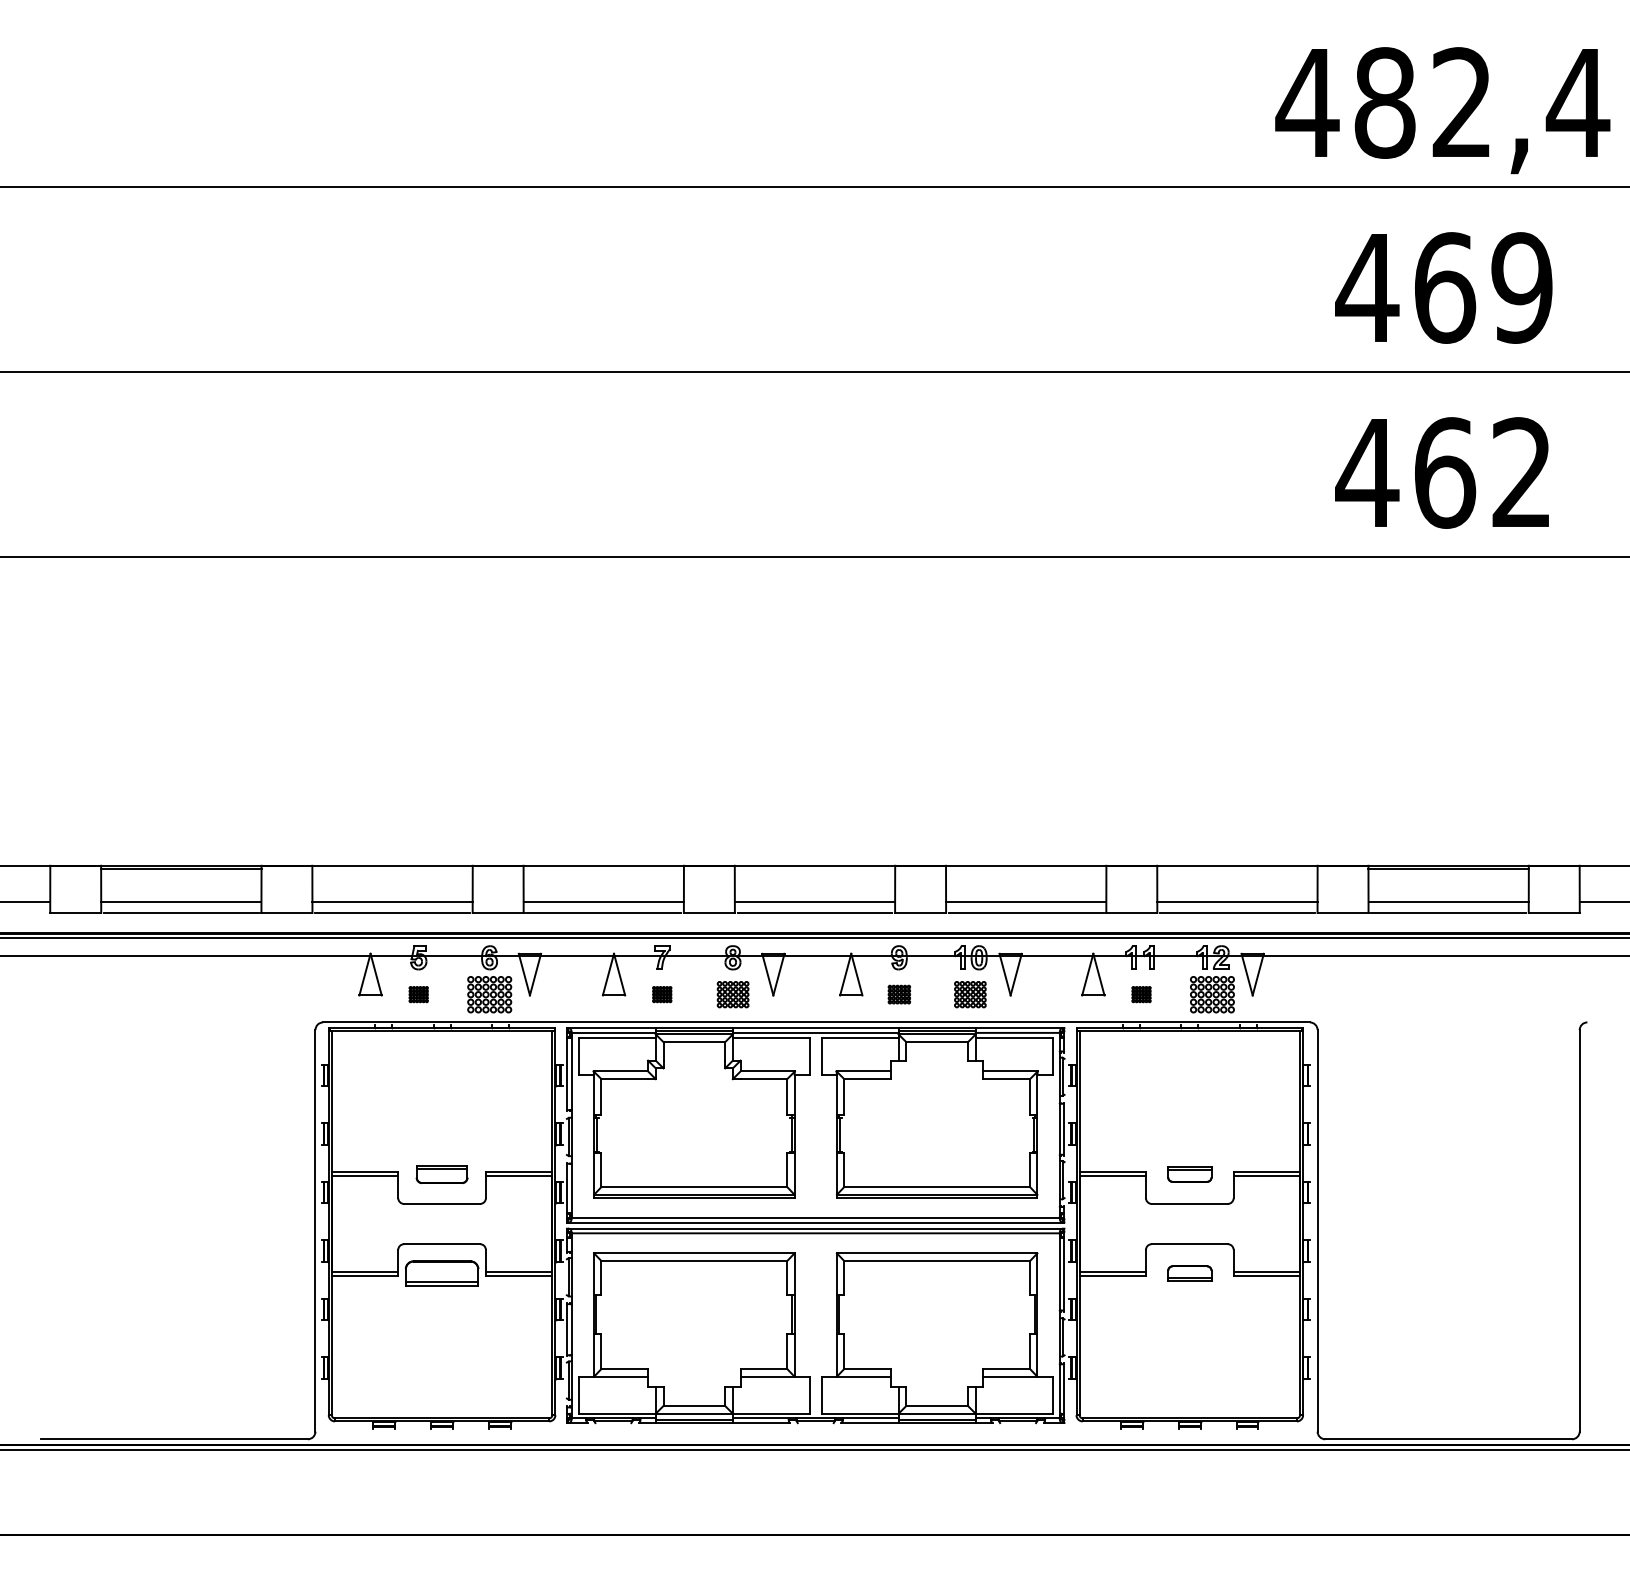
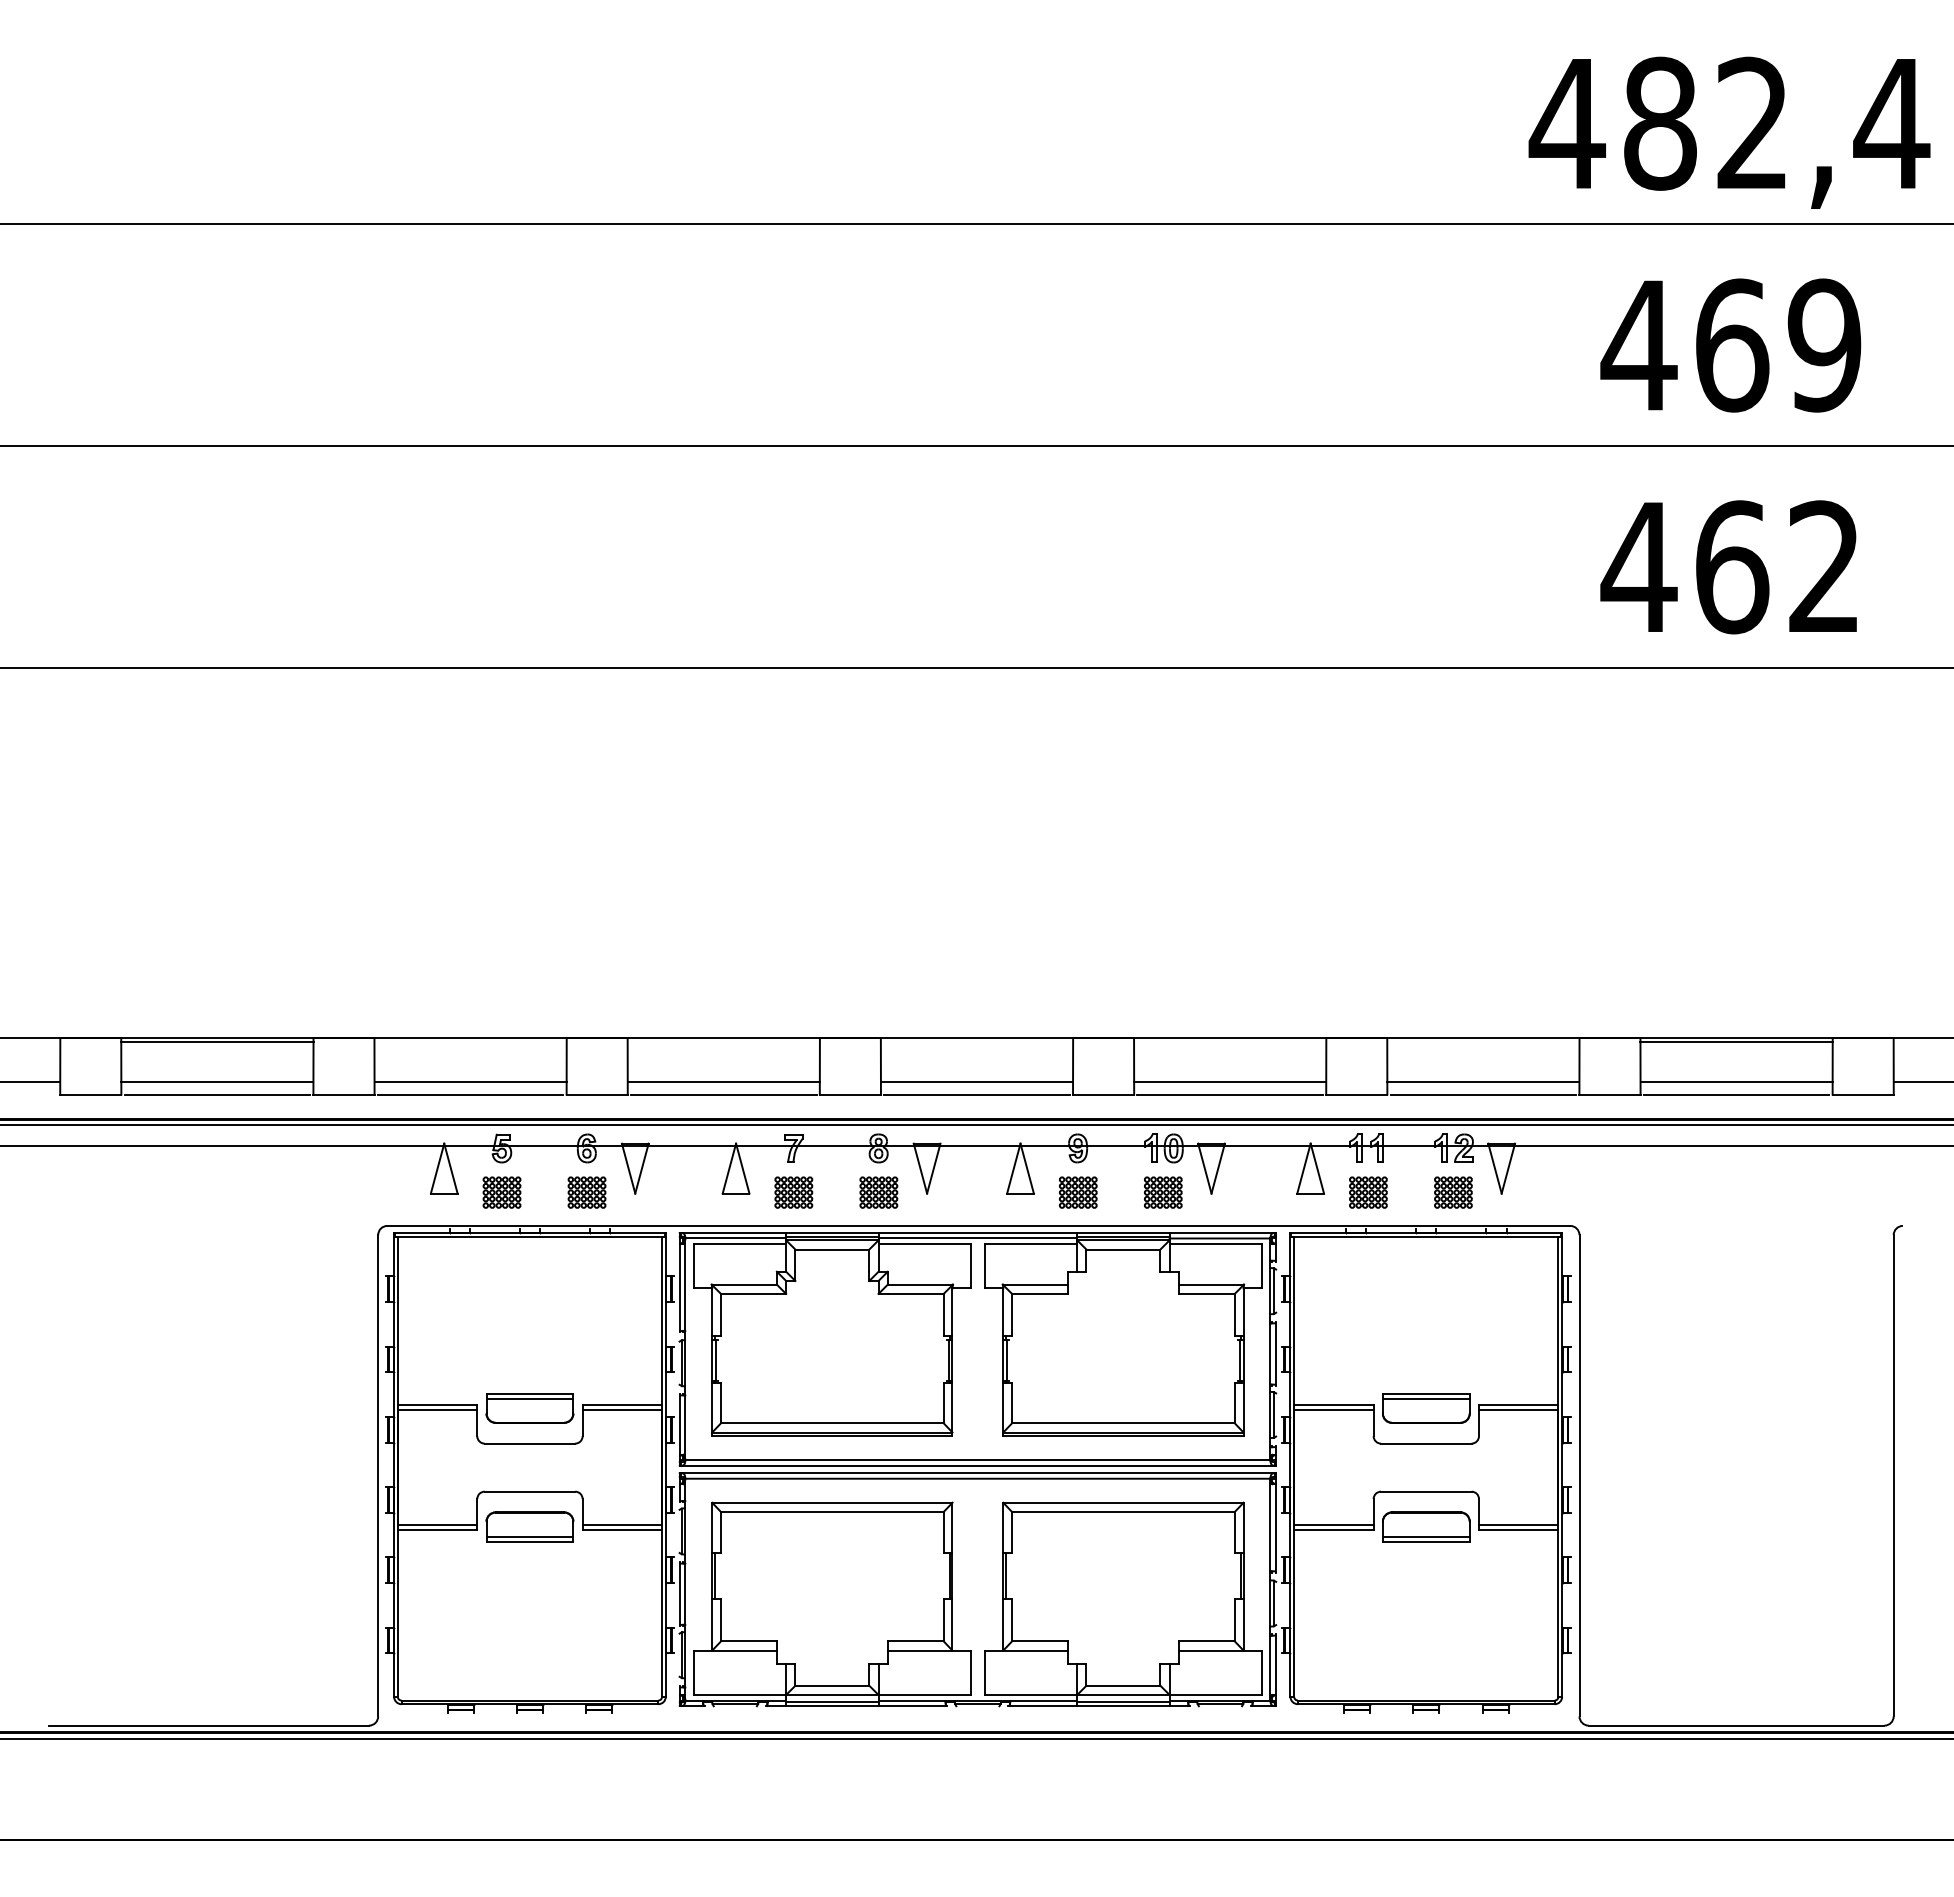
part: (418, 994) -> (501, 1192), size x1.67
part: (489, 994) -> (586, 1192), size x0.71
part: (661, 994) -> (793, 1192), size x1.67
part: (898, 994) -> (1077, 1192), size x1.43
part: (1141, 994) -> (1368, 1192), size x1.67
part: (1212, 994) -> (1453, 1192), size x0.71
part: (441, 1174) -> (529, 1408), size x1.43
part: (1189, 1174) -> (1426, 1408), size x1.67
part: (1189, 1273) -> (1426, 1526), size x1.67

